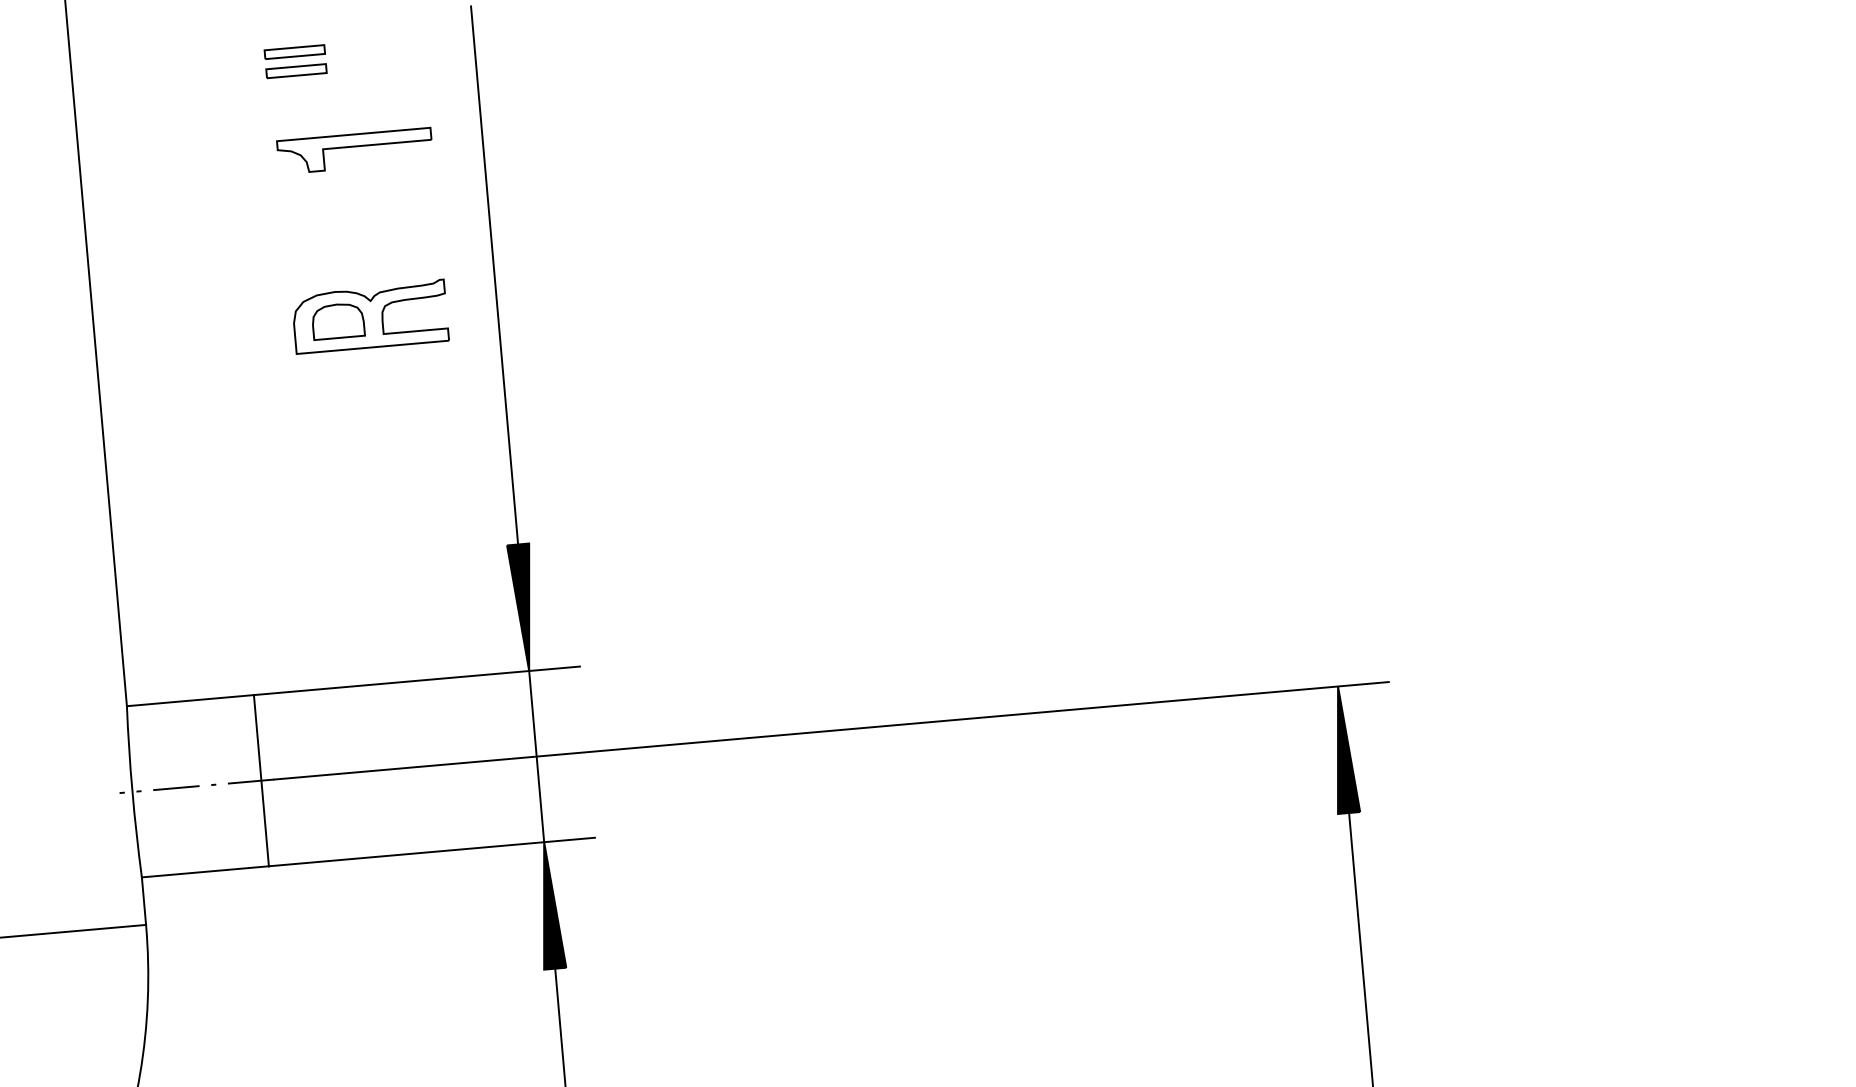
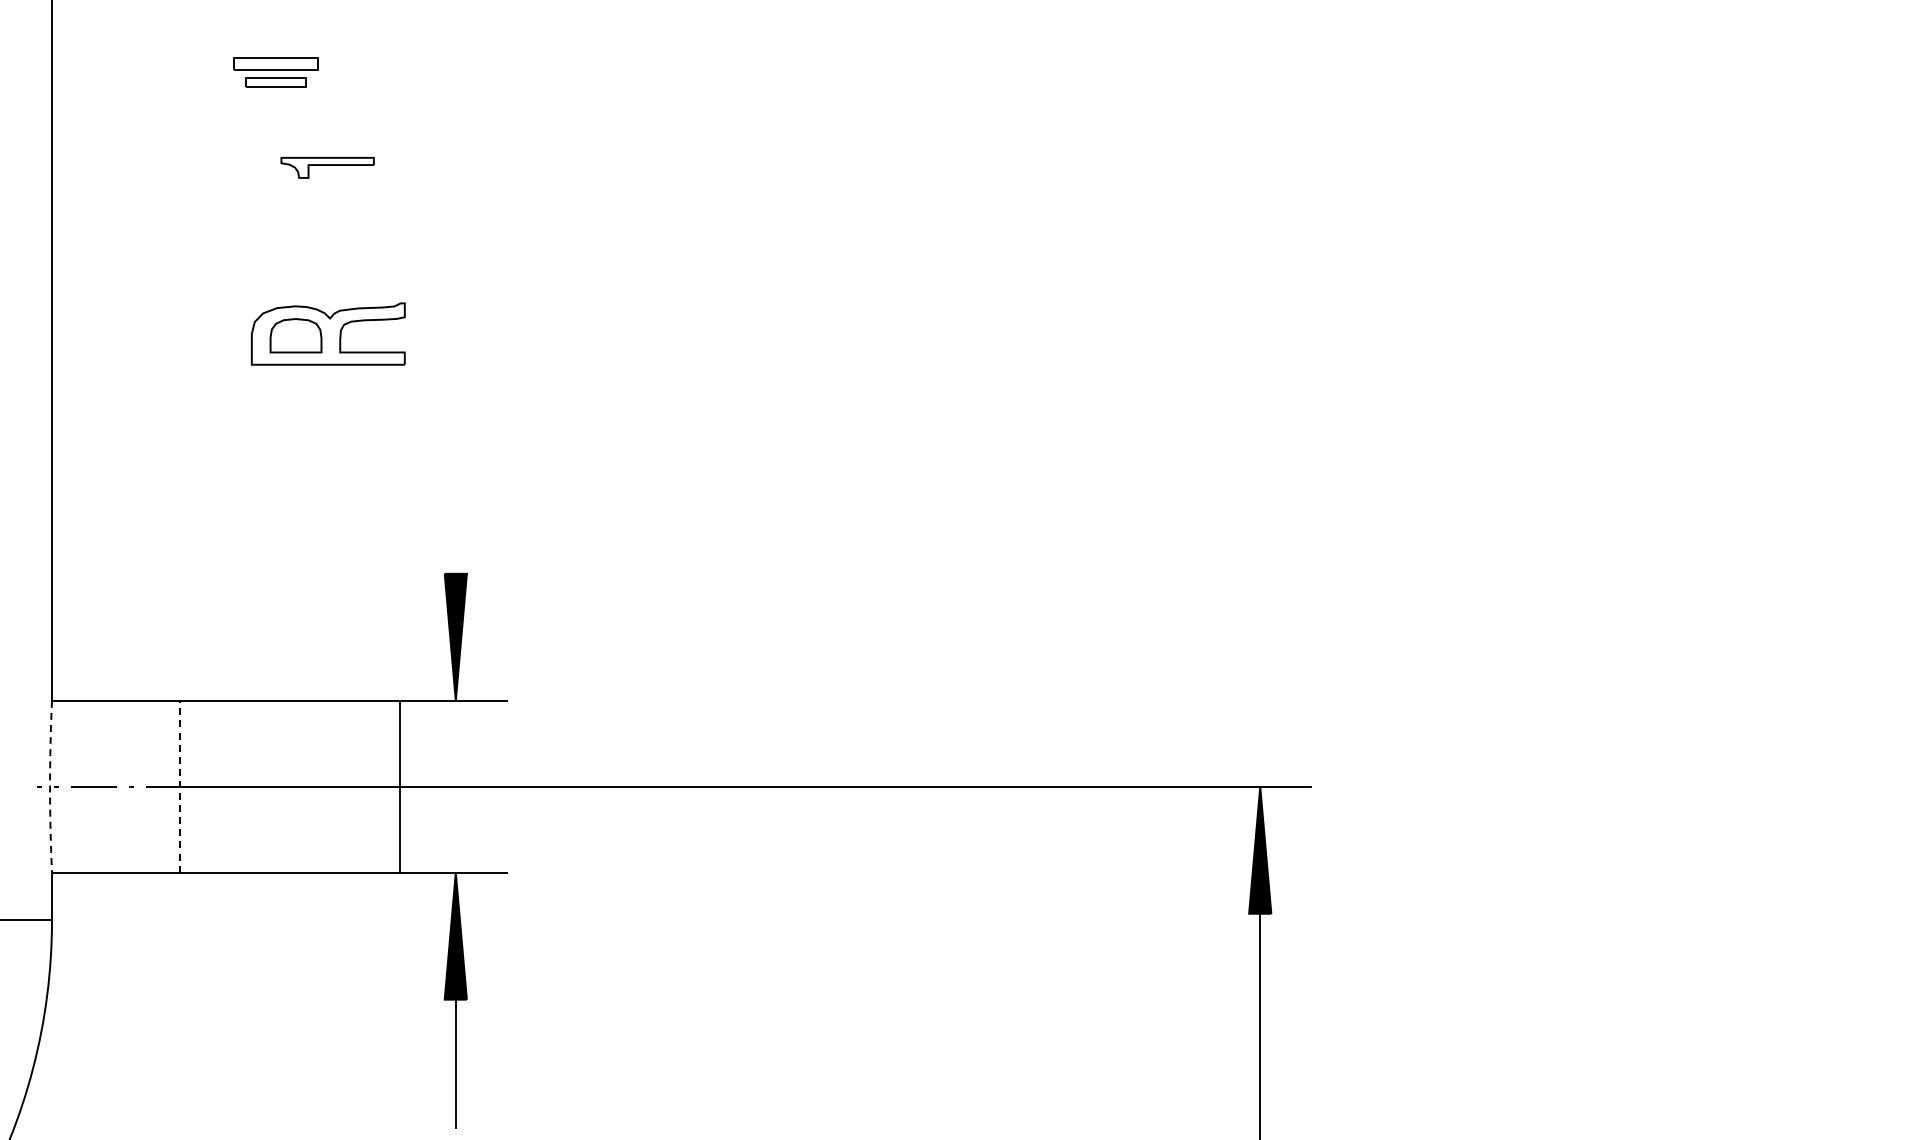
part: (294, 51) -> (275, 63), size x1.4
part: (354, 150) -> (327, 167), size x0.6
line: (494, 275) -> (455, 303), removed
line: (536, 756) -> (399, 786), moved
line: (261, 780) -> (179, 786), solid -> dashed
arc: (132, 791) -> (50, 786), solid -> dashed

